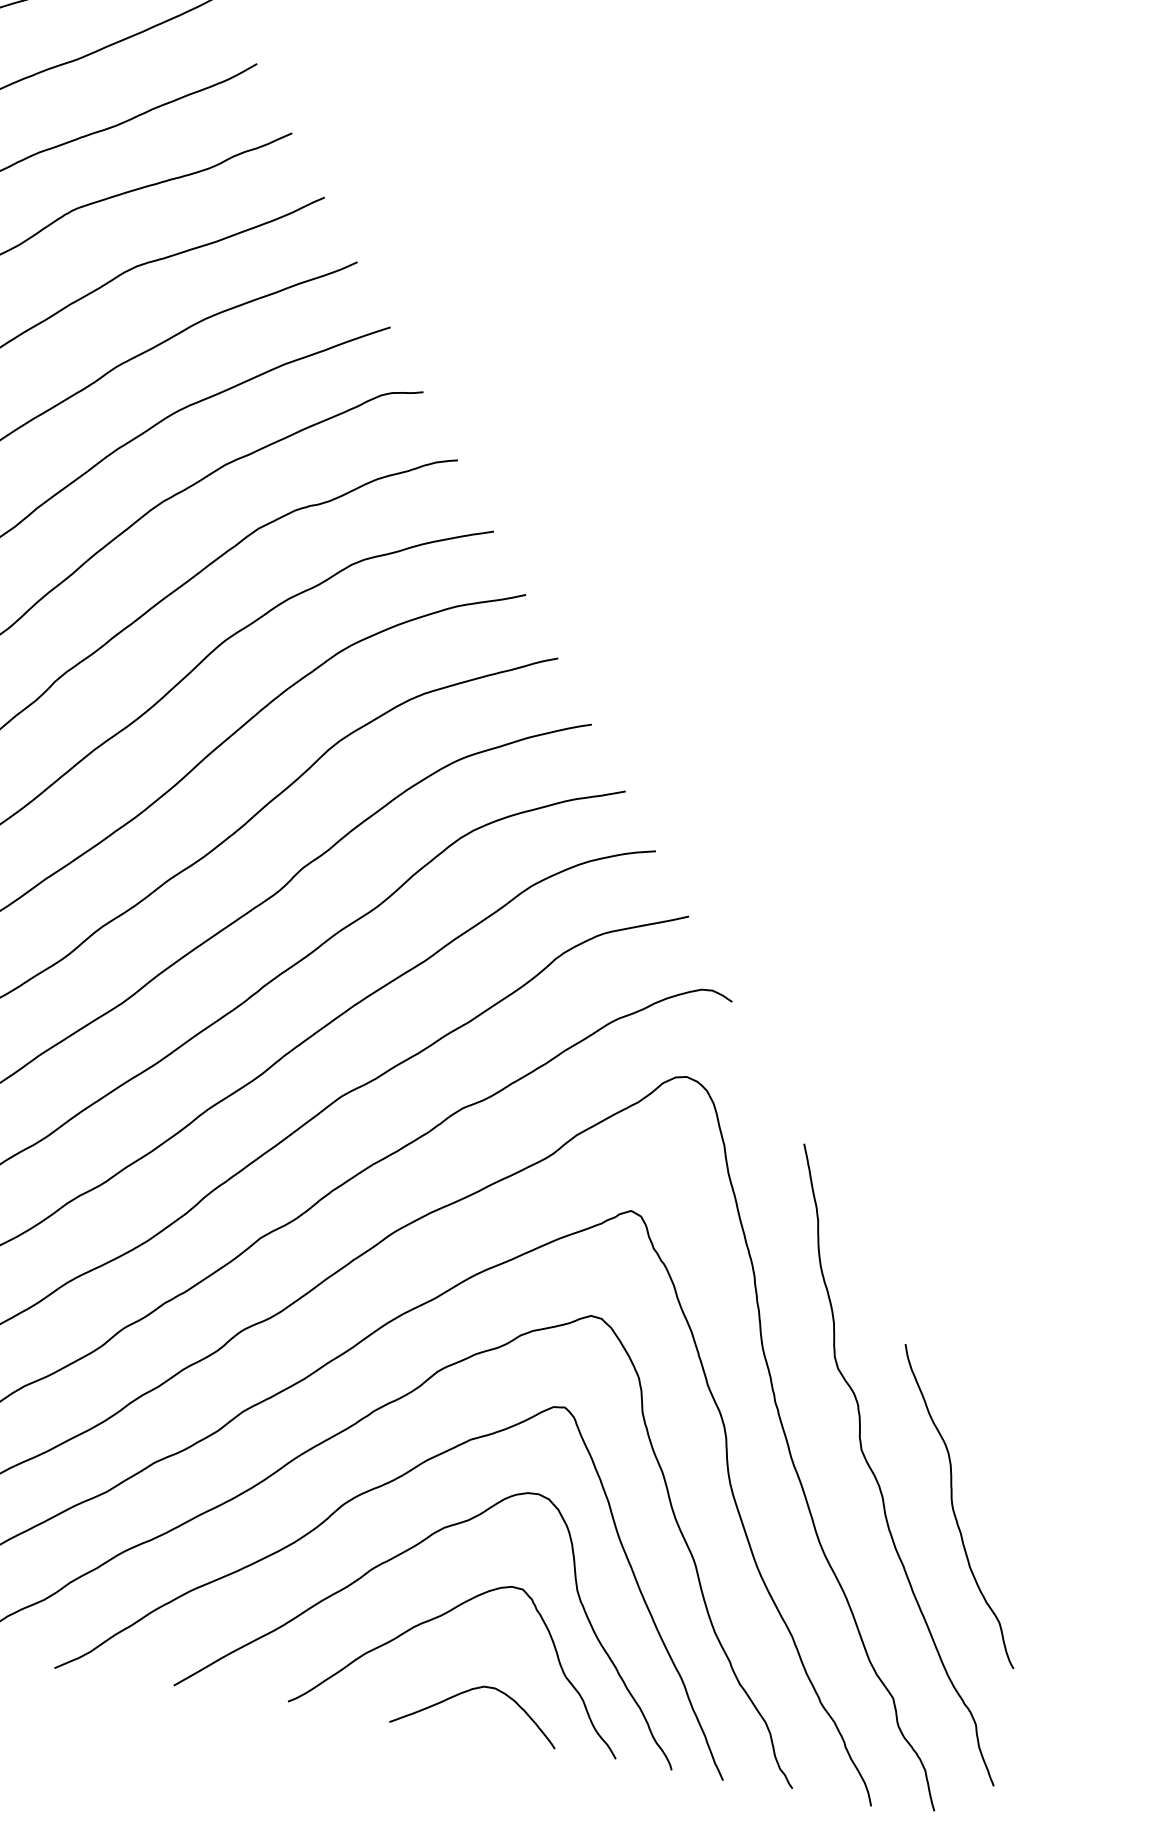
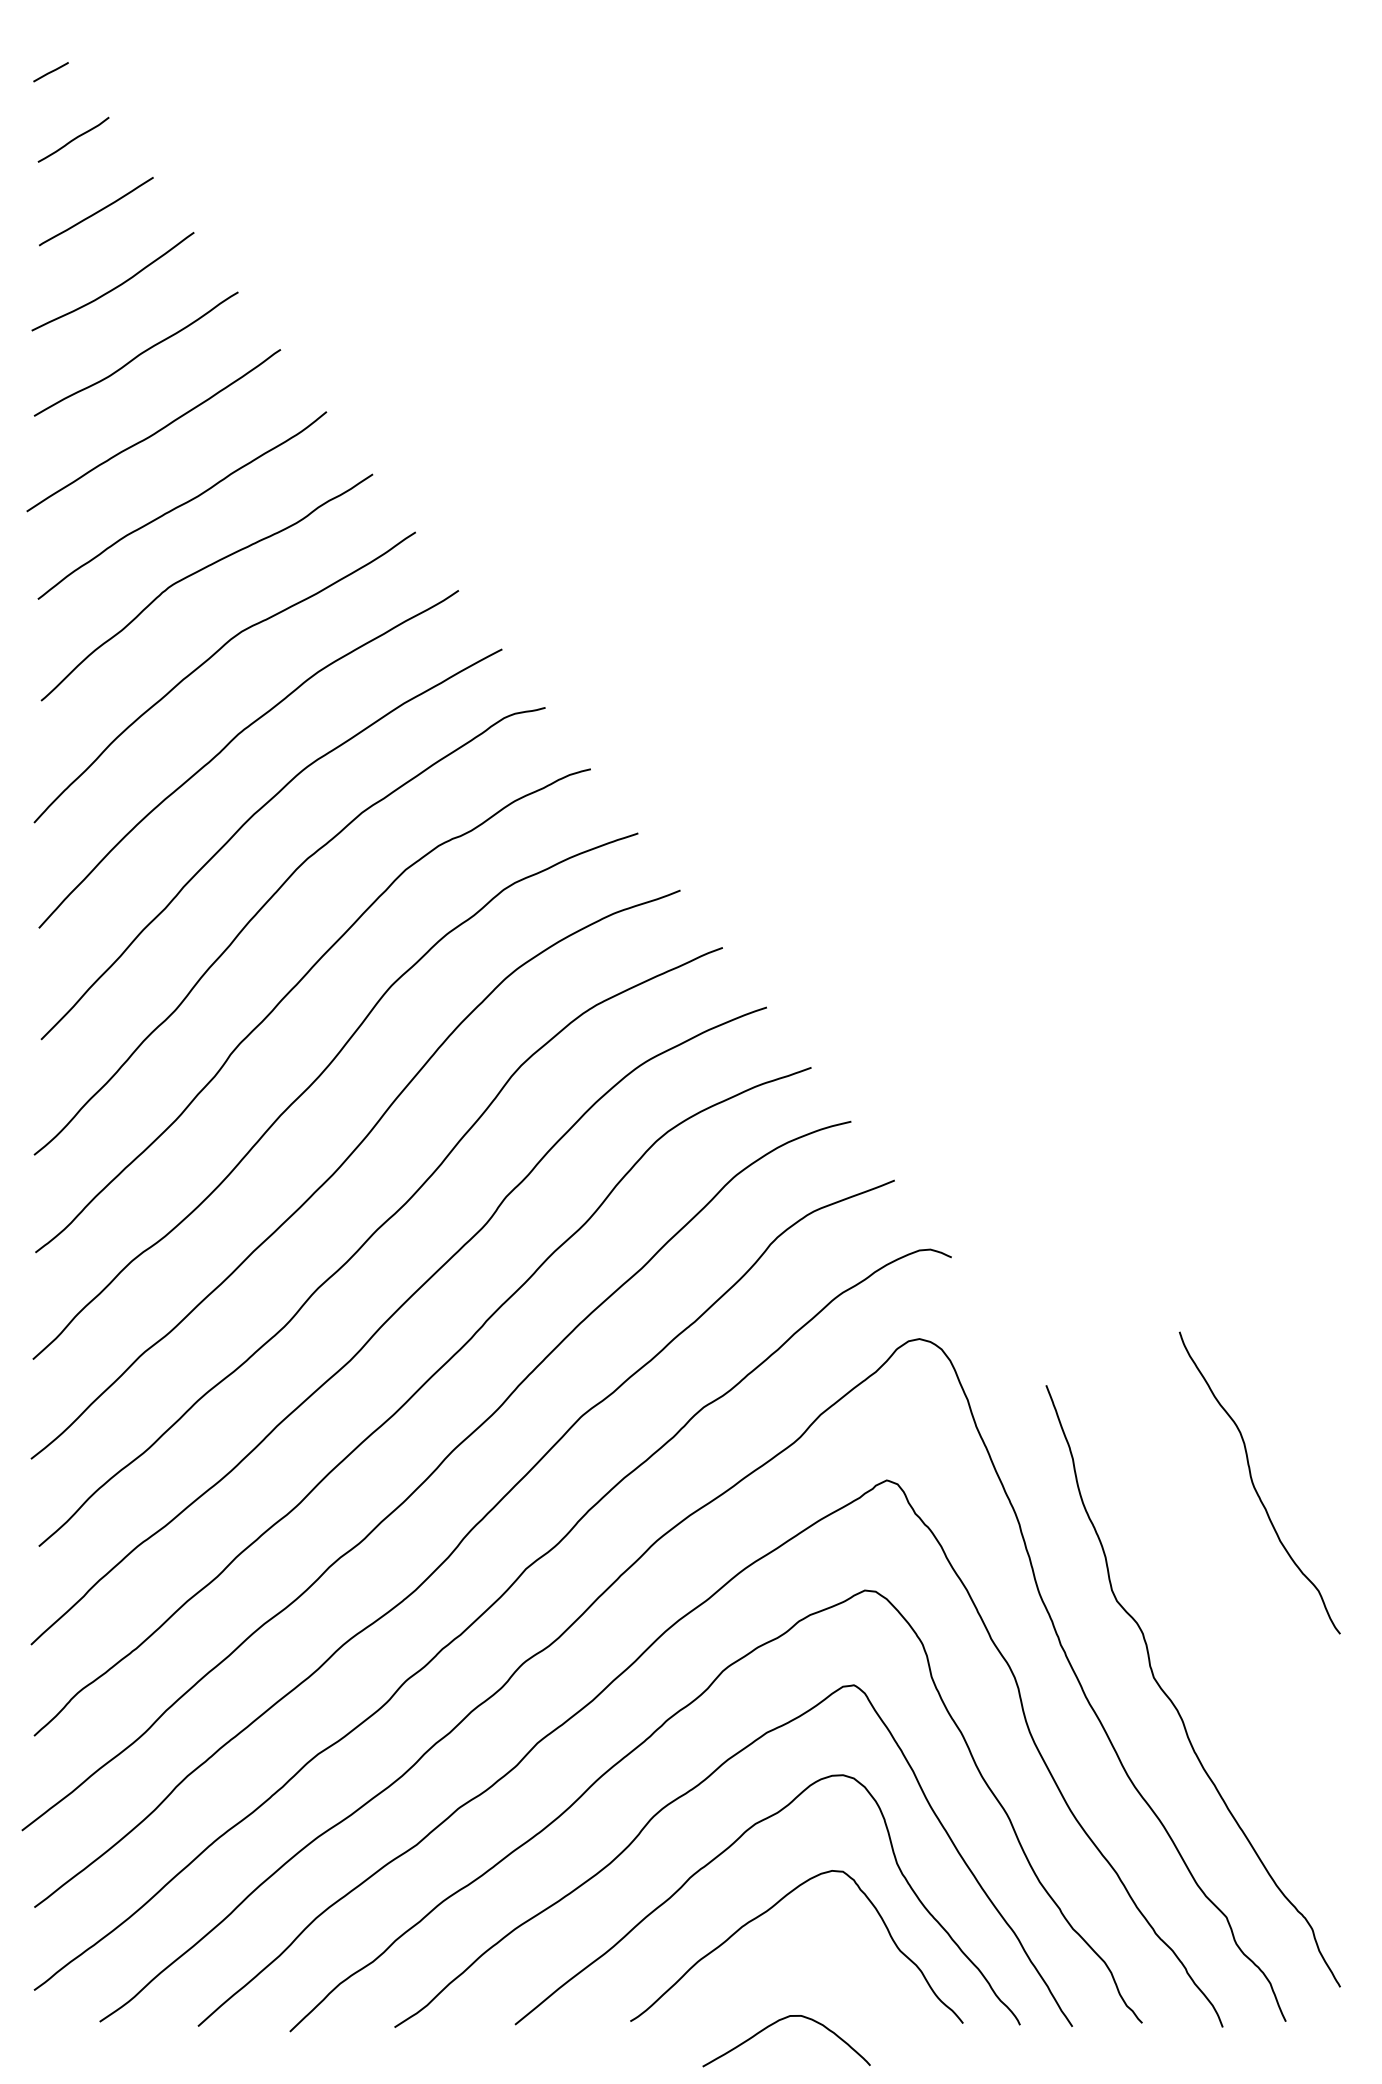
curve: (953, 1507) -> (1254, 1484), moved
curve: (467, 1692) -> (774, 2024), moved

